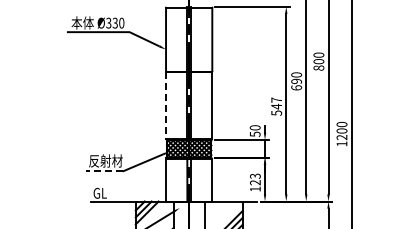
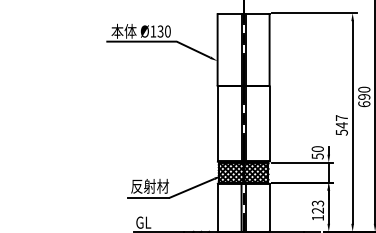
text: (108, 22) -> (152, 30), Ø330 -> Ø130
line: (166, 106) -> (218, 125), dashed -> solid
line: (104, 171) -> (148, 198), dashed -> solid

